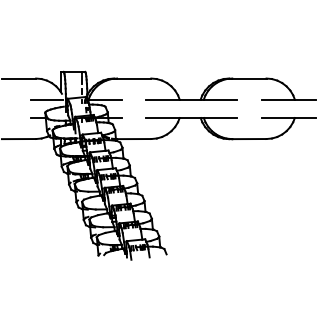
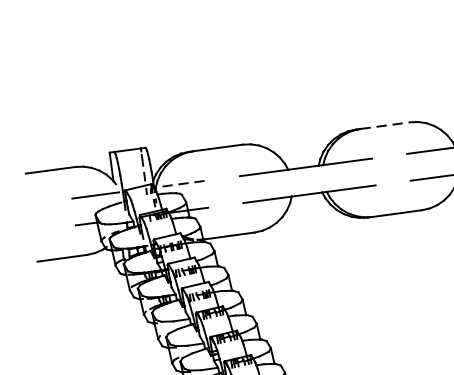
line: (249, 78) -> (385, 125), solid -> dashed
line: (105, 99) -> (180, 184), solid -> dashed

